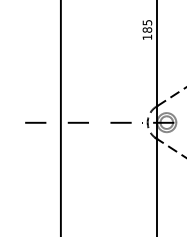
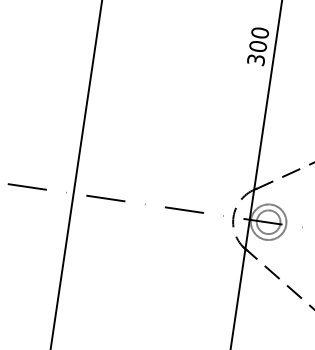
text: (147, 29) -> (258, 45), 185 -> 300

